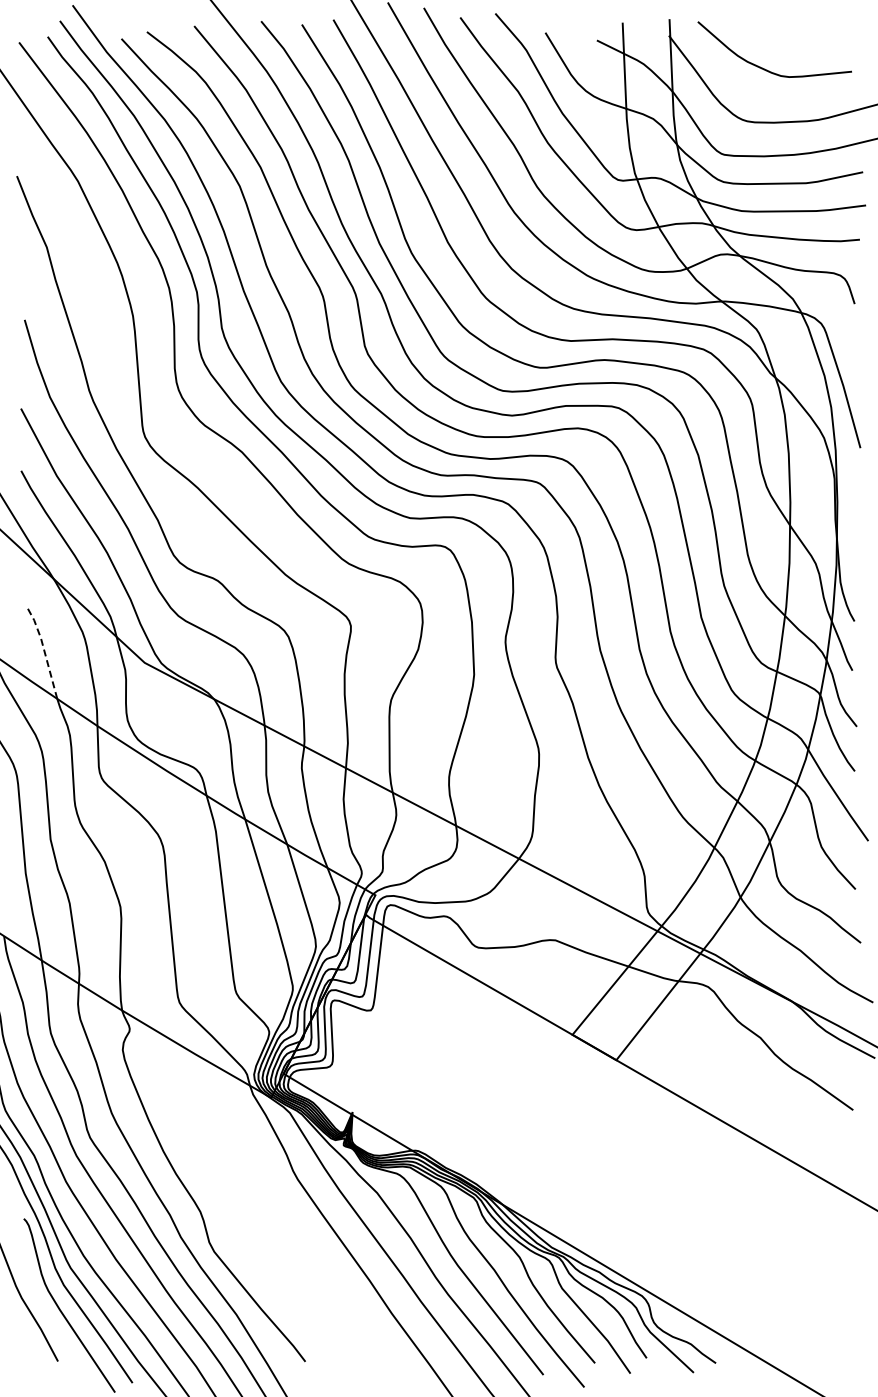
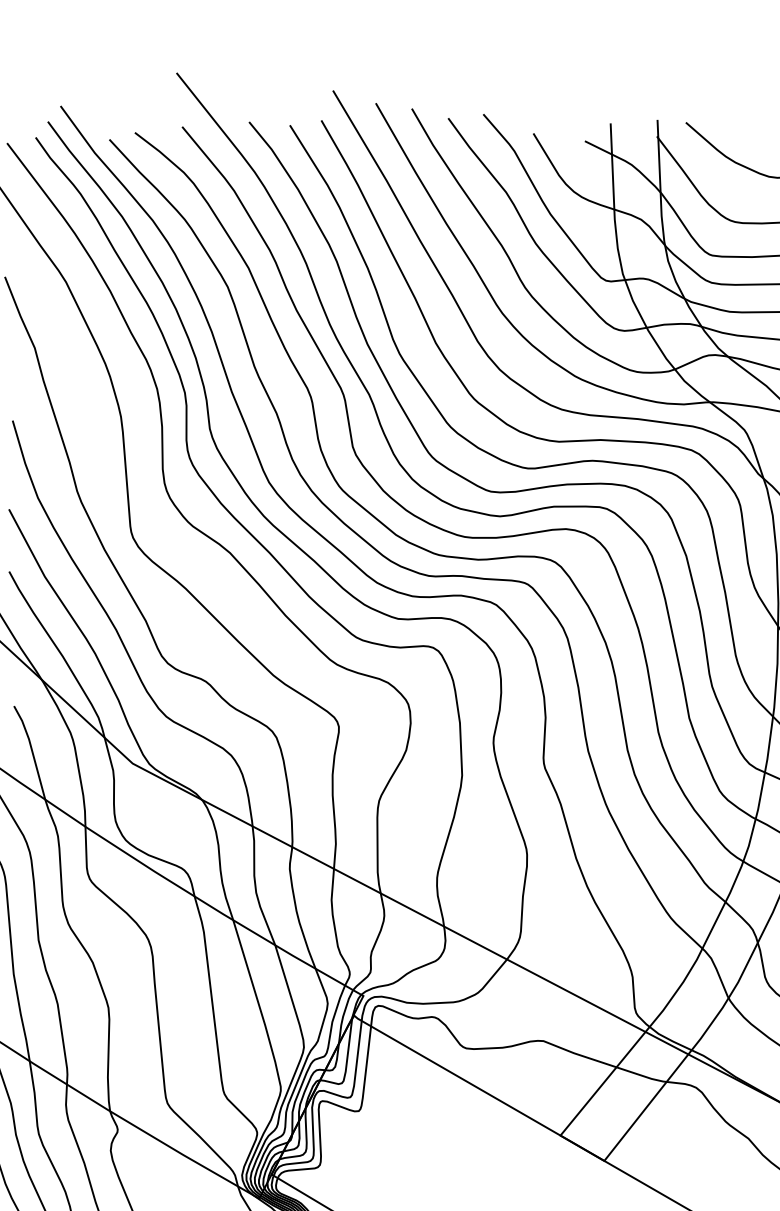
line: (44, 649) -> (32, 750), dashed -> solid

